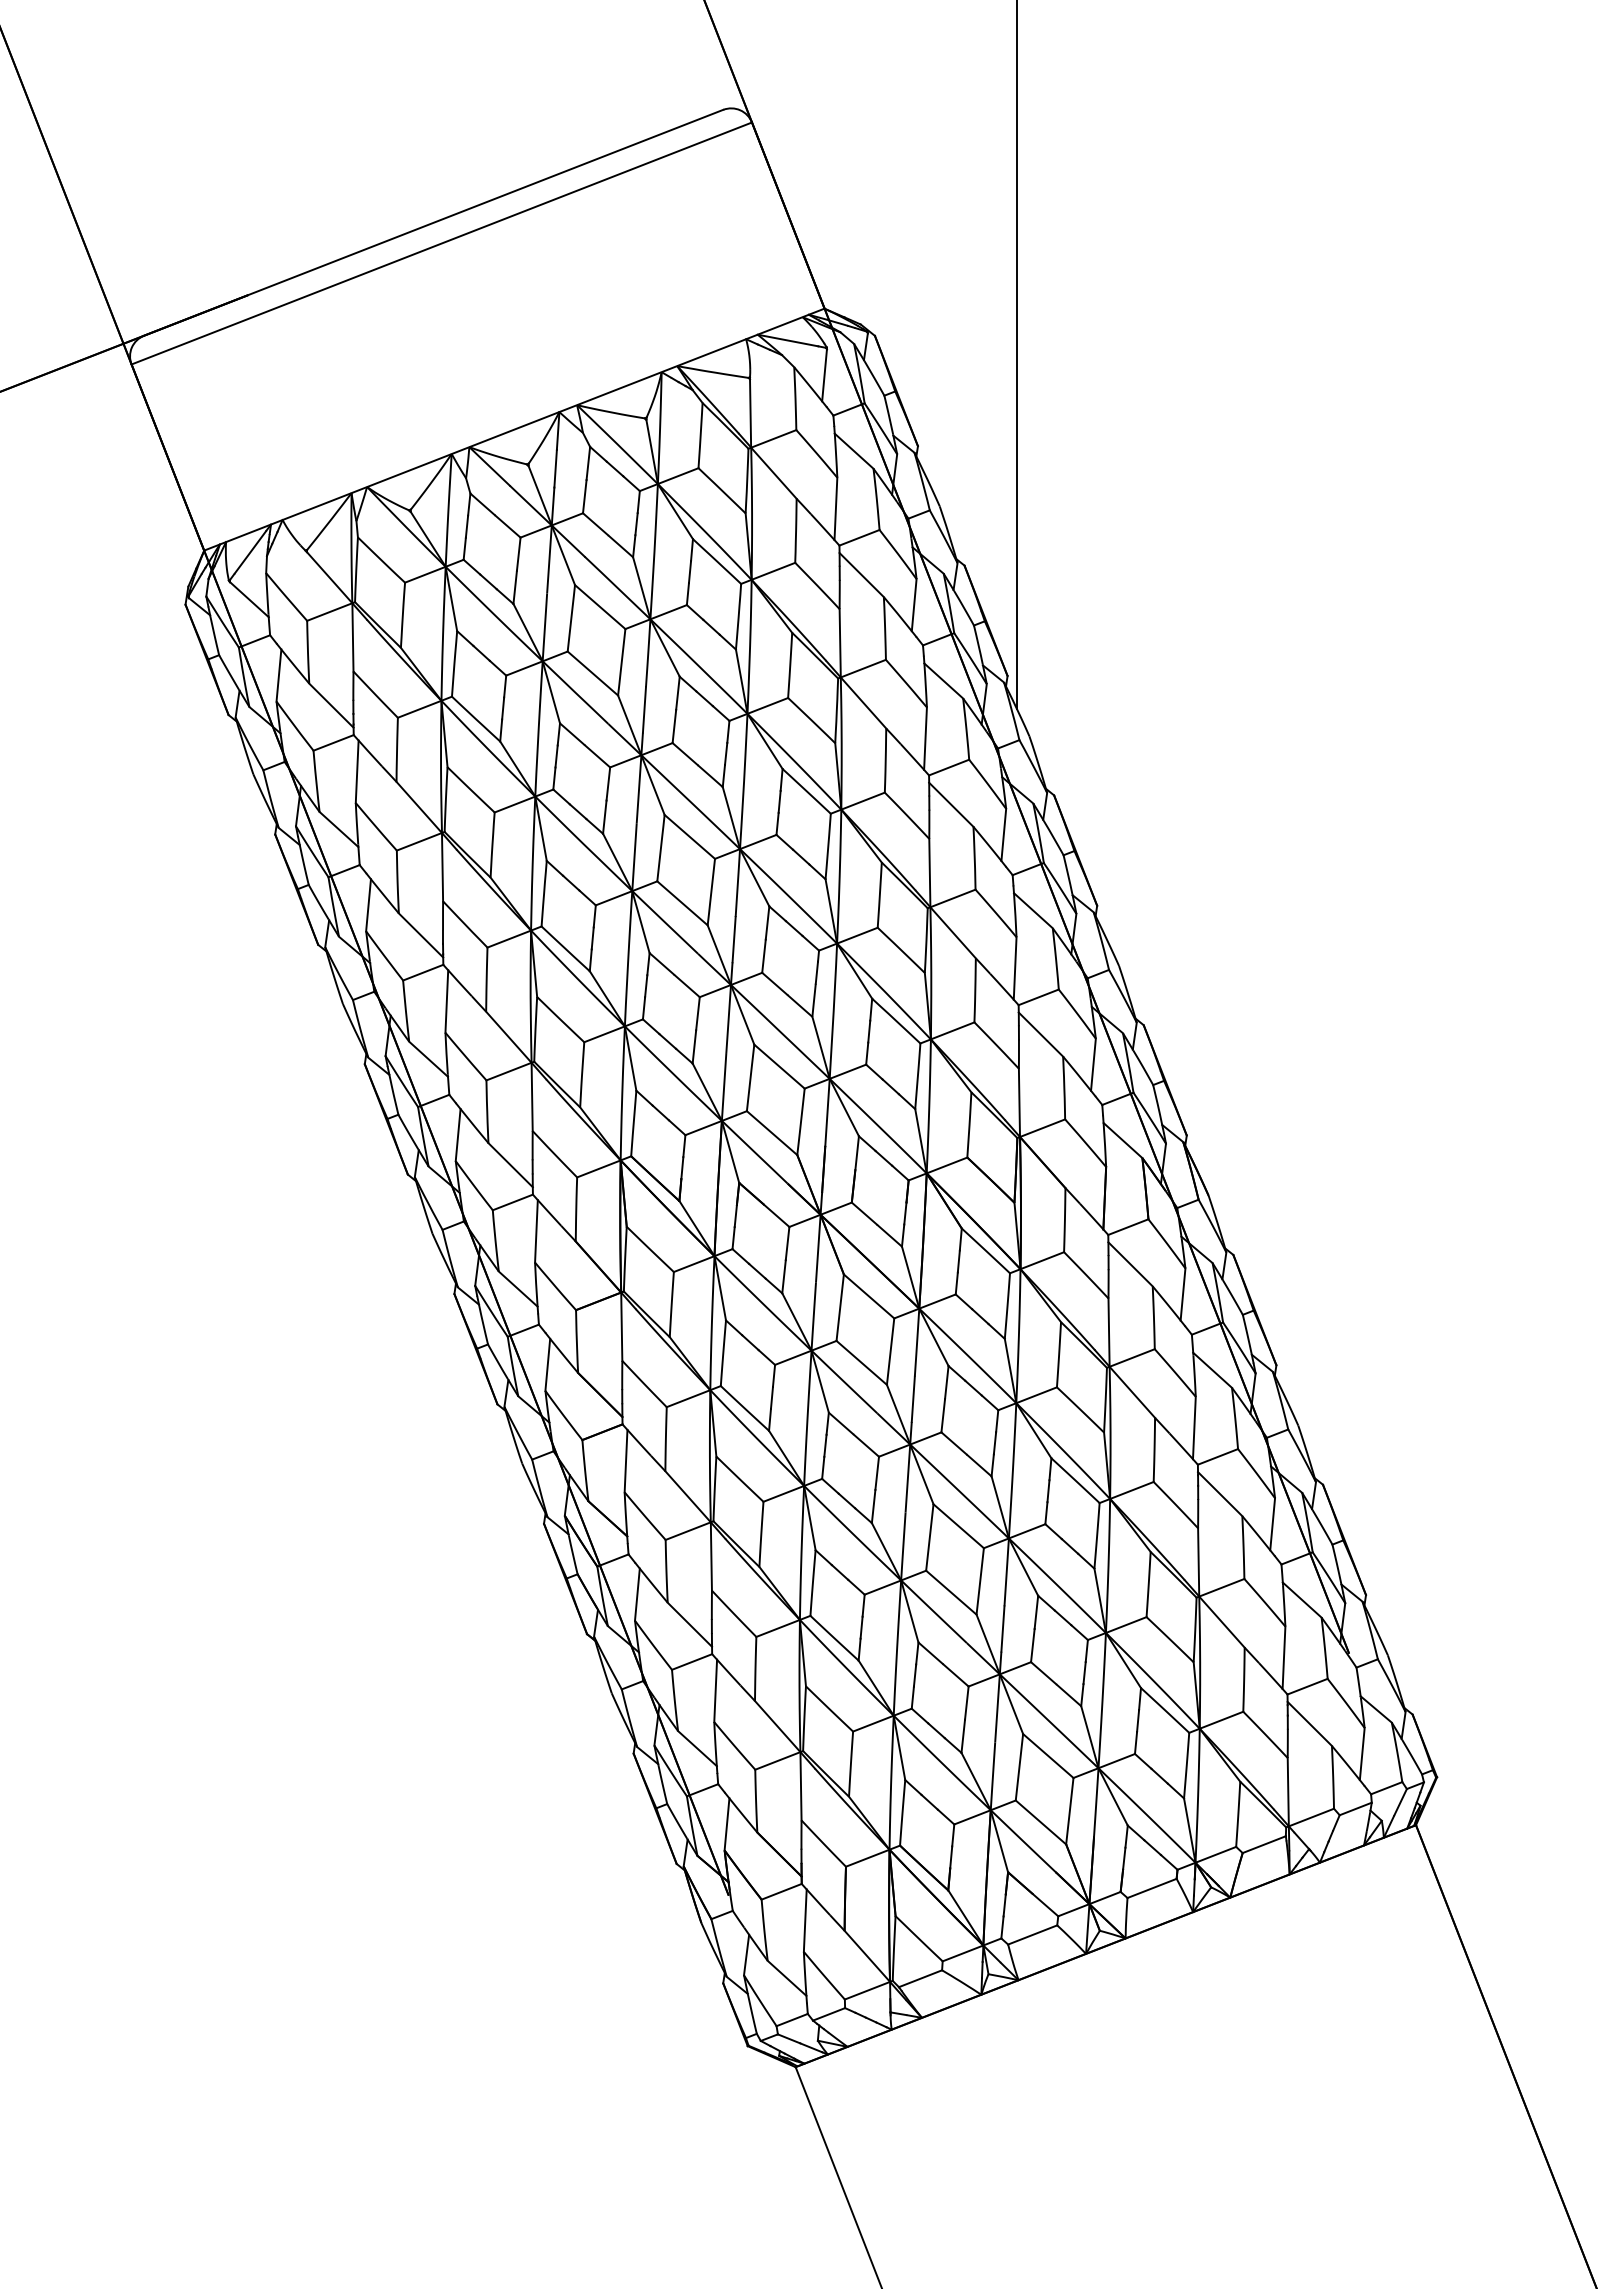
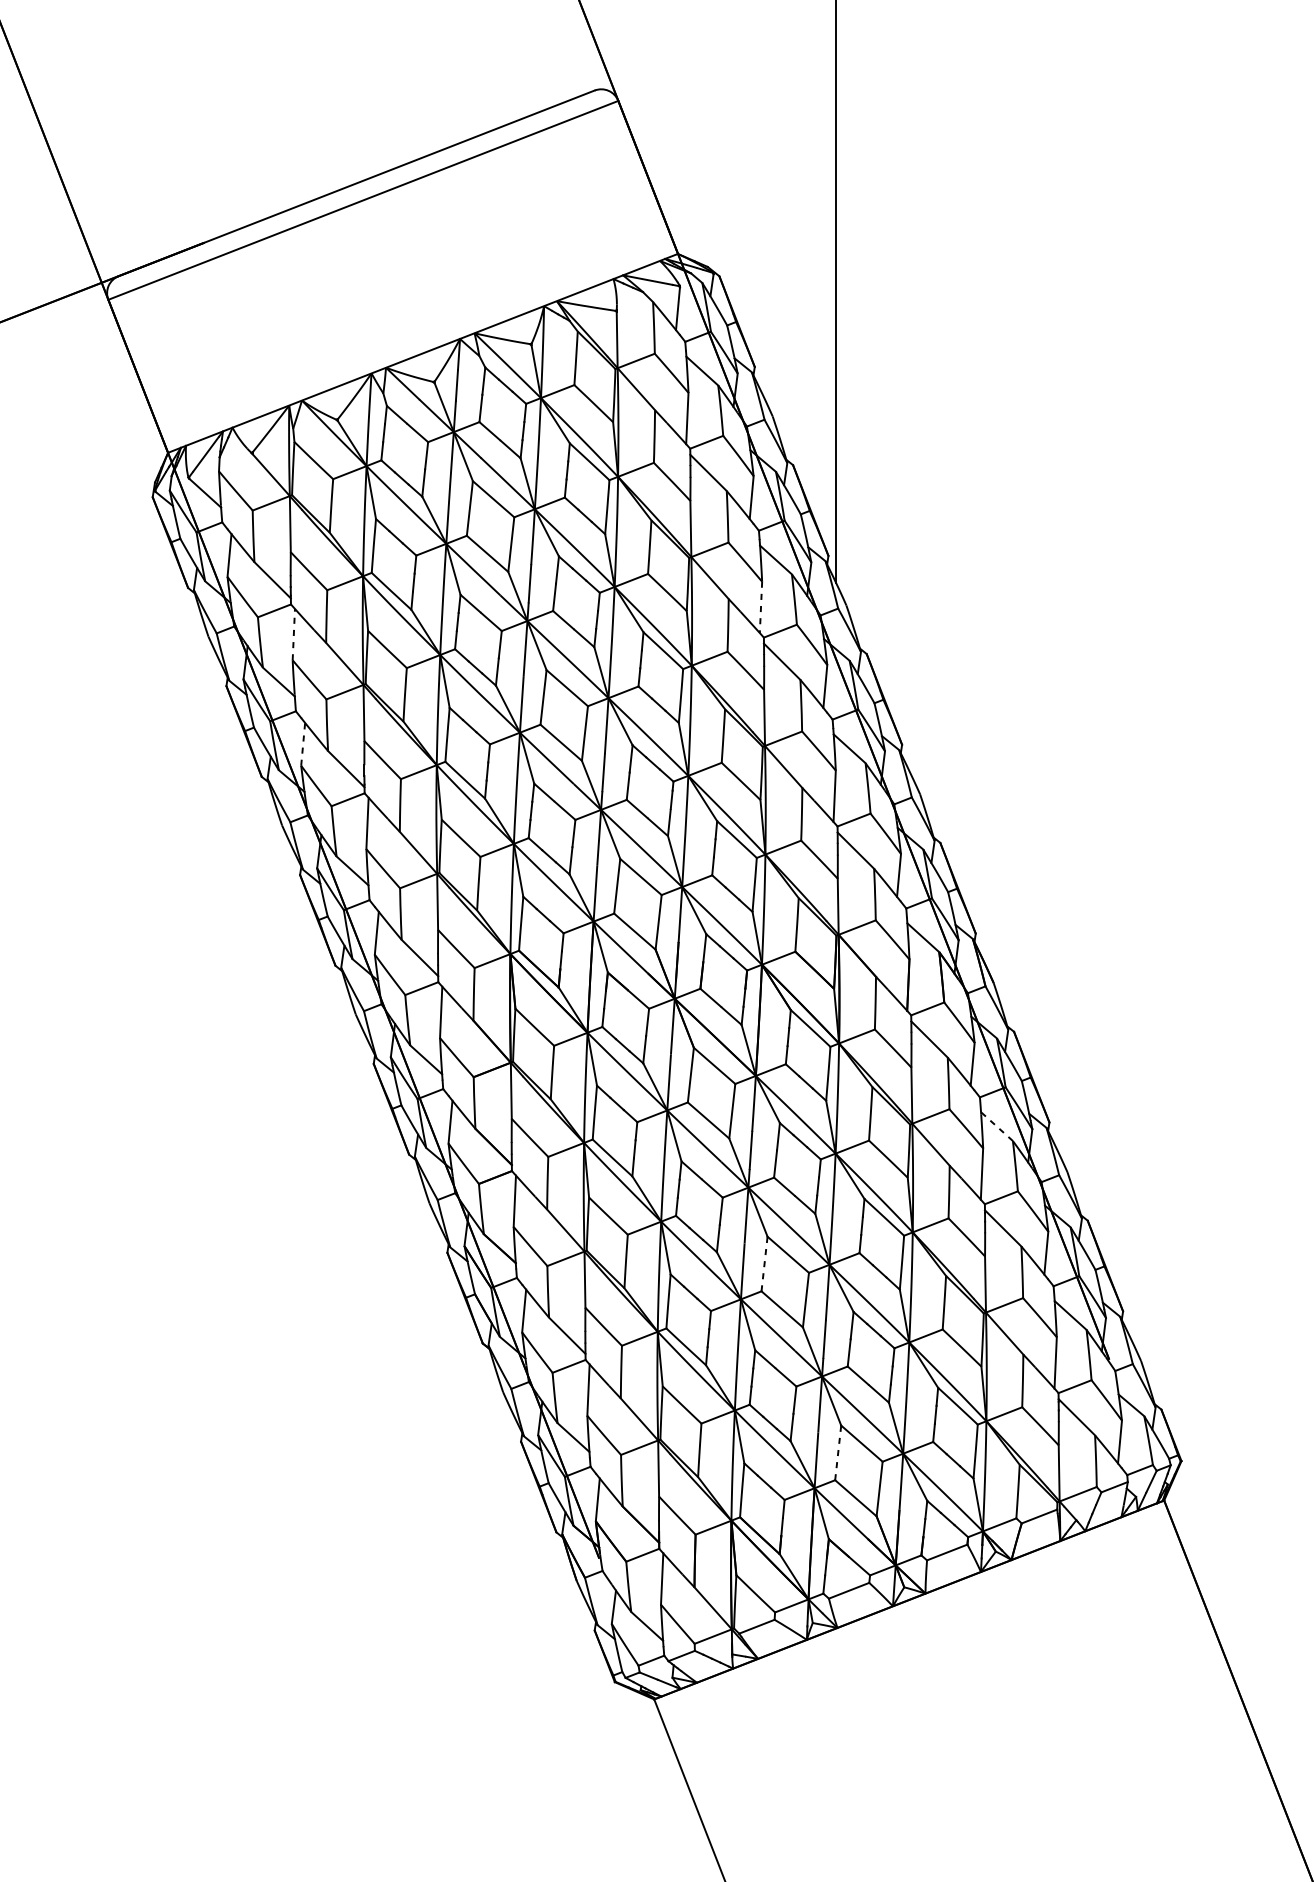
line: (925, 739) -> (760, 608), solid -> dashed
line: (357, 771) -> (294, 634), solid -> dashed
line: (368, 904) -> (303, 743), solid -> dashed
line: (1212, 1369) -> (996, 1125), solid -> dashed
line: (930, 1535) -> (765, 1262), solid -> dashed
line: (1019, 1765) -> (838, 1451), solid -> dashed

